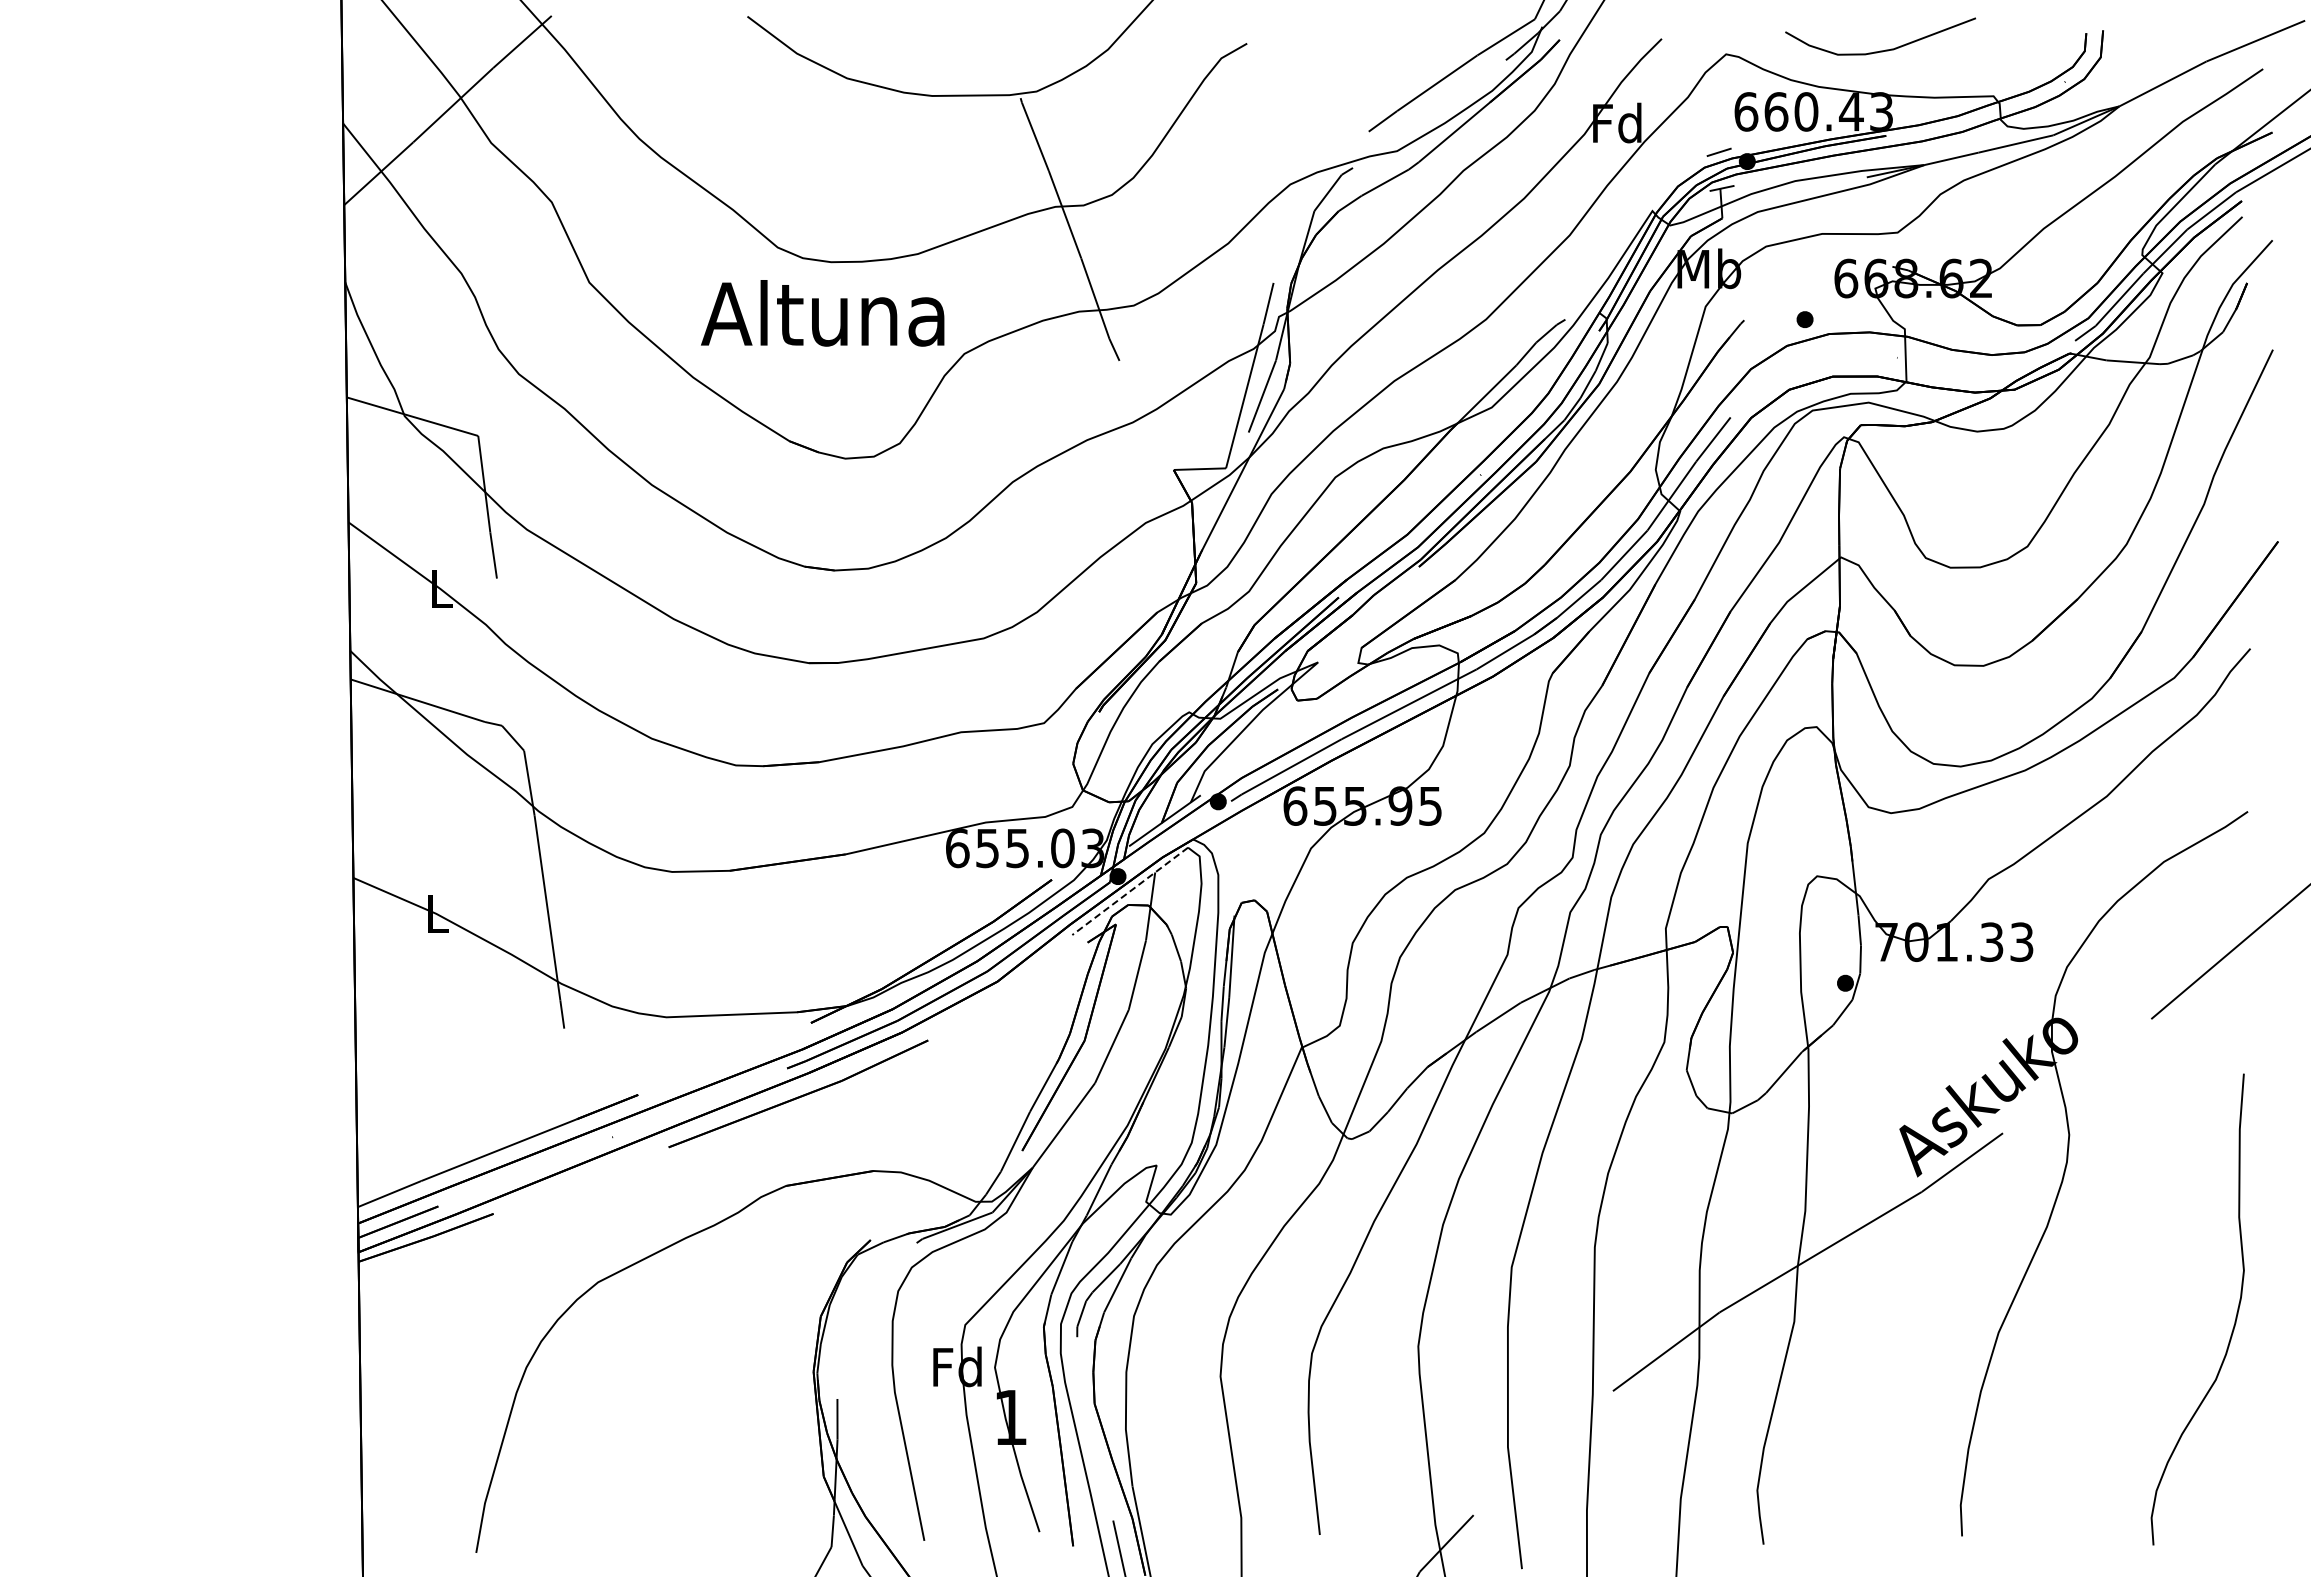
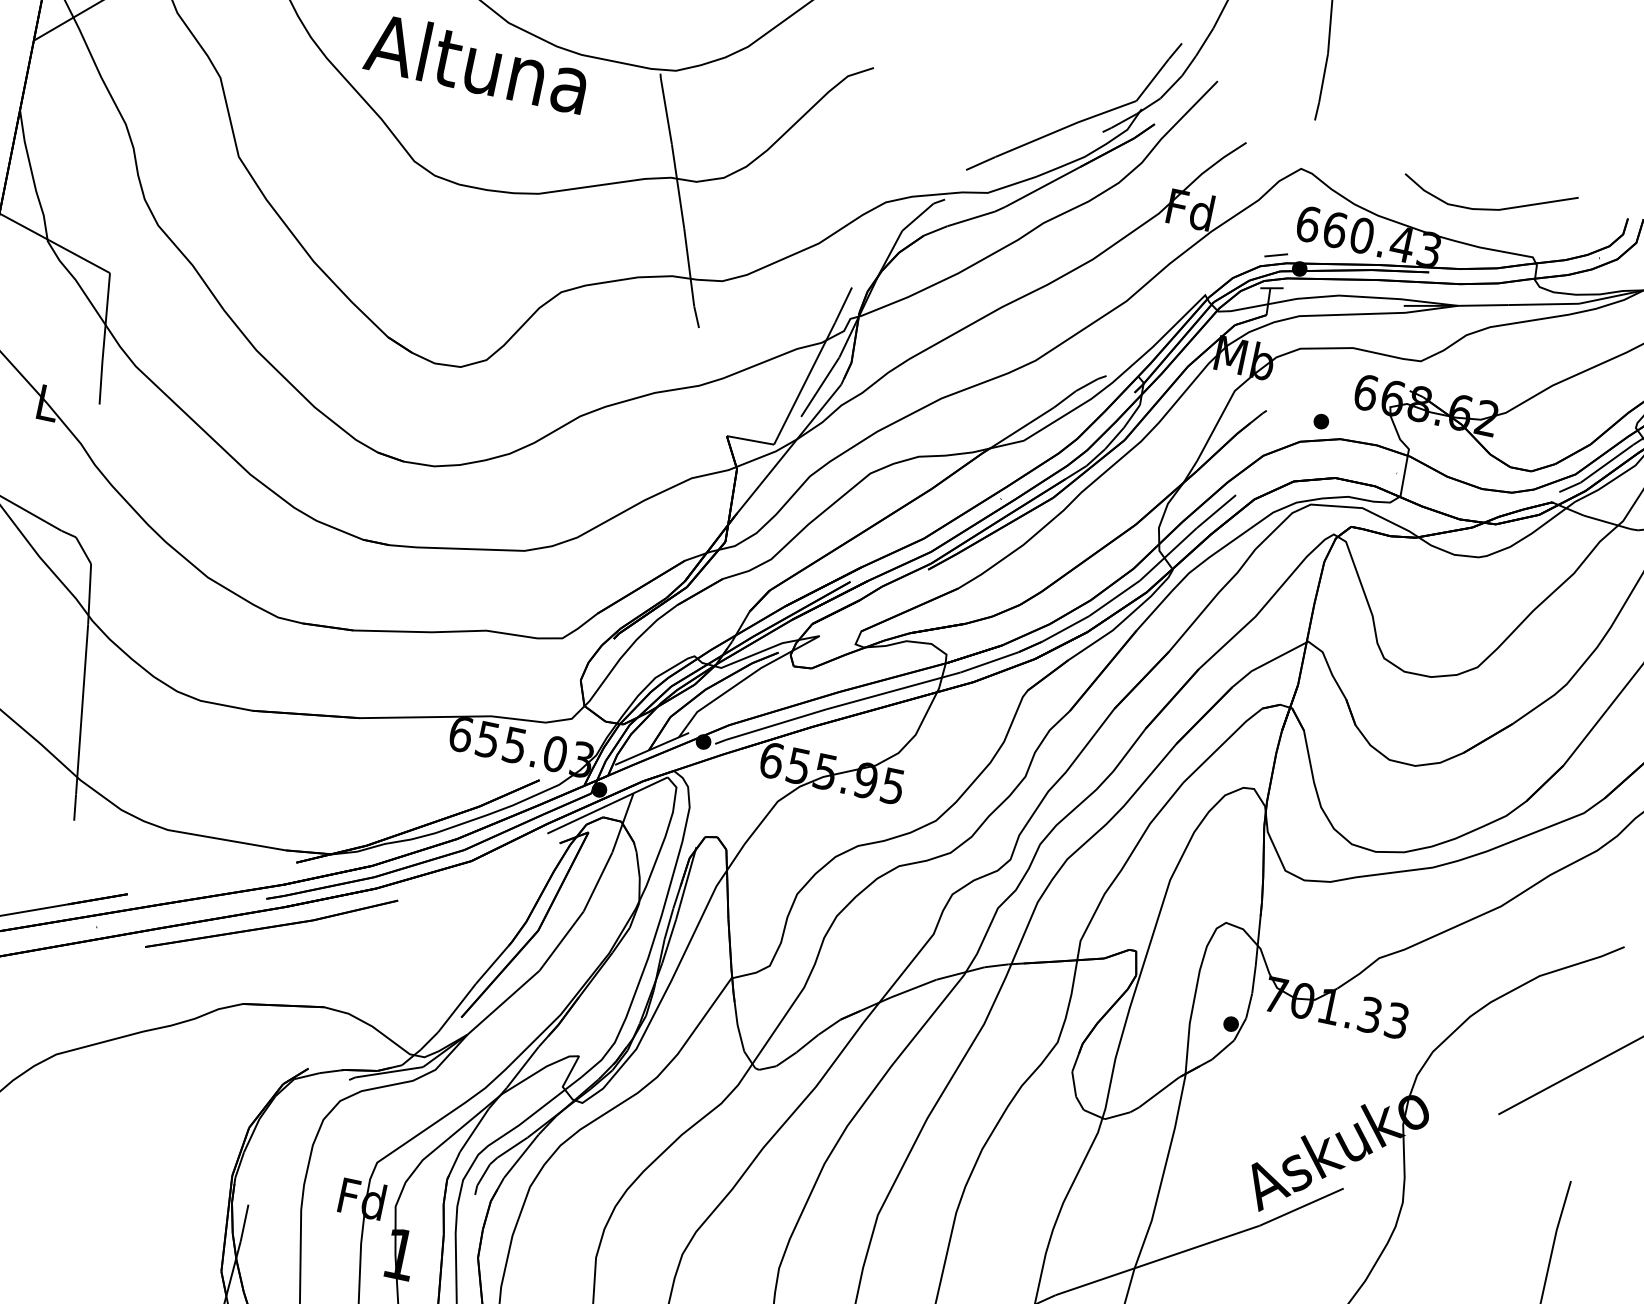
curve: (1885, 49) -> (1491, 208), moved
text: (822, 313) -> (477, 63), moved
line: (1130, 891) -> (607, 805), dashed -> solid

